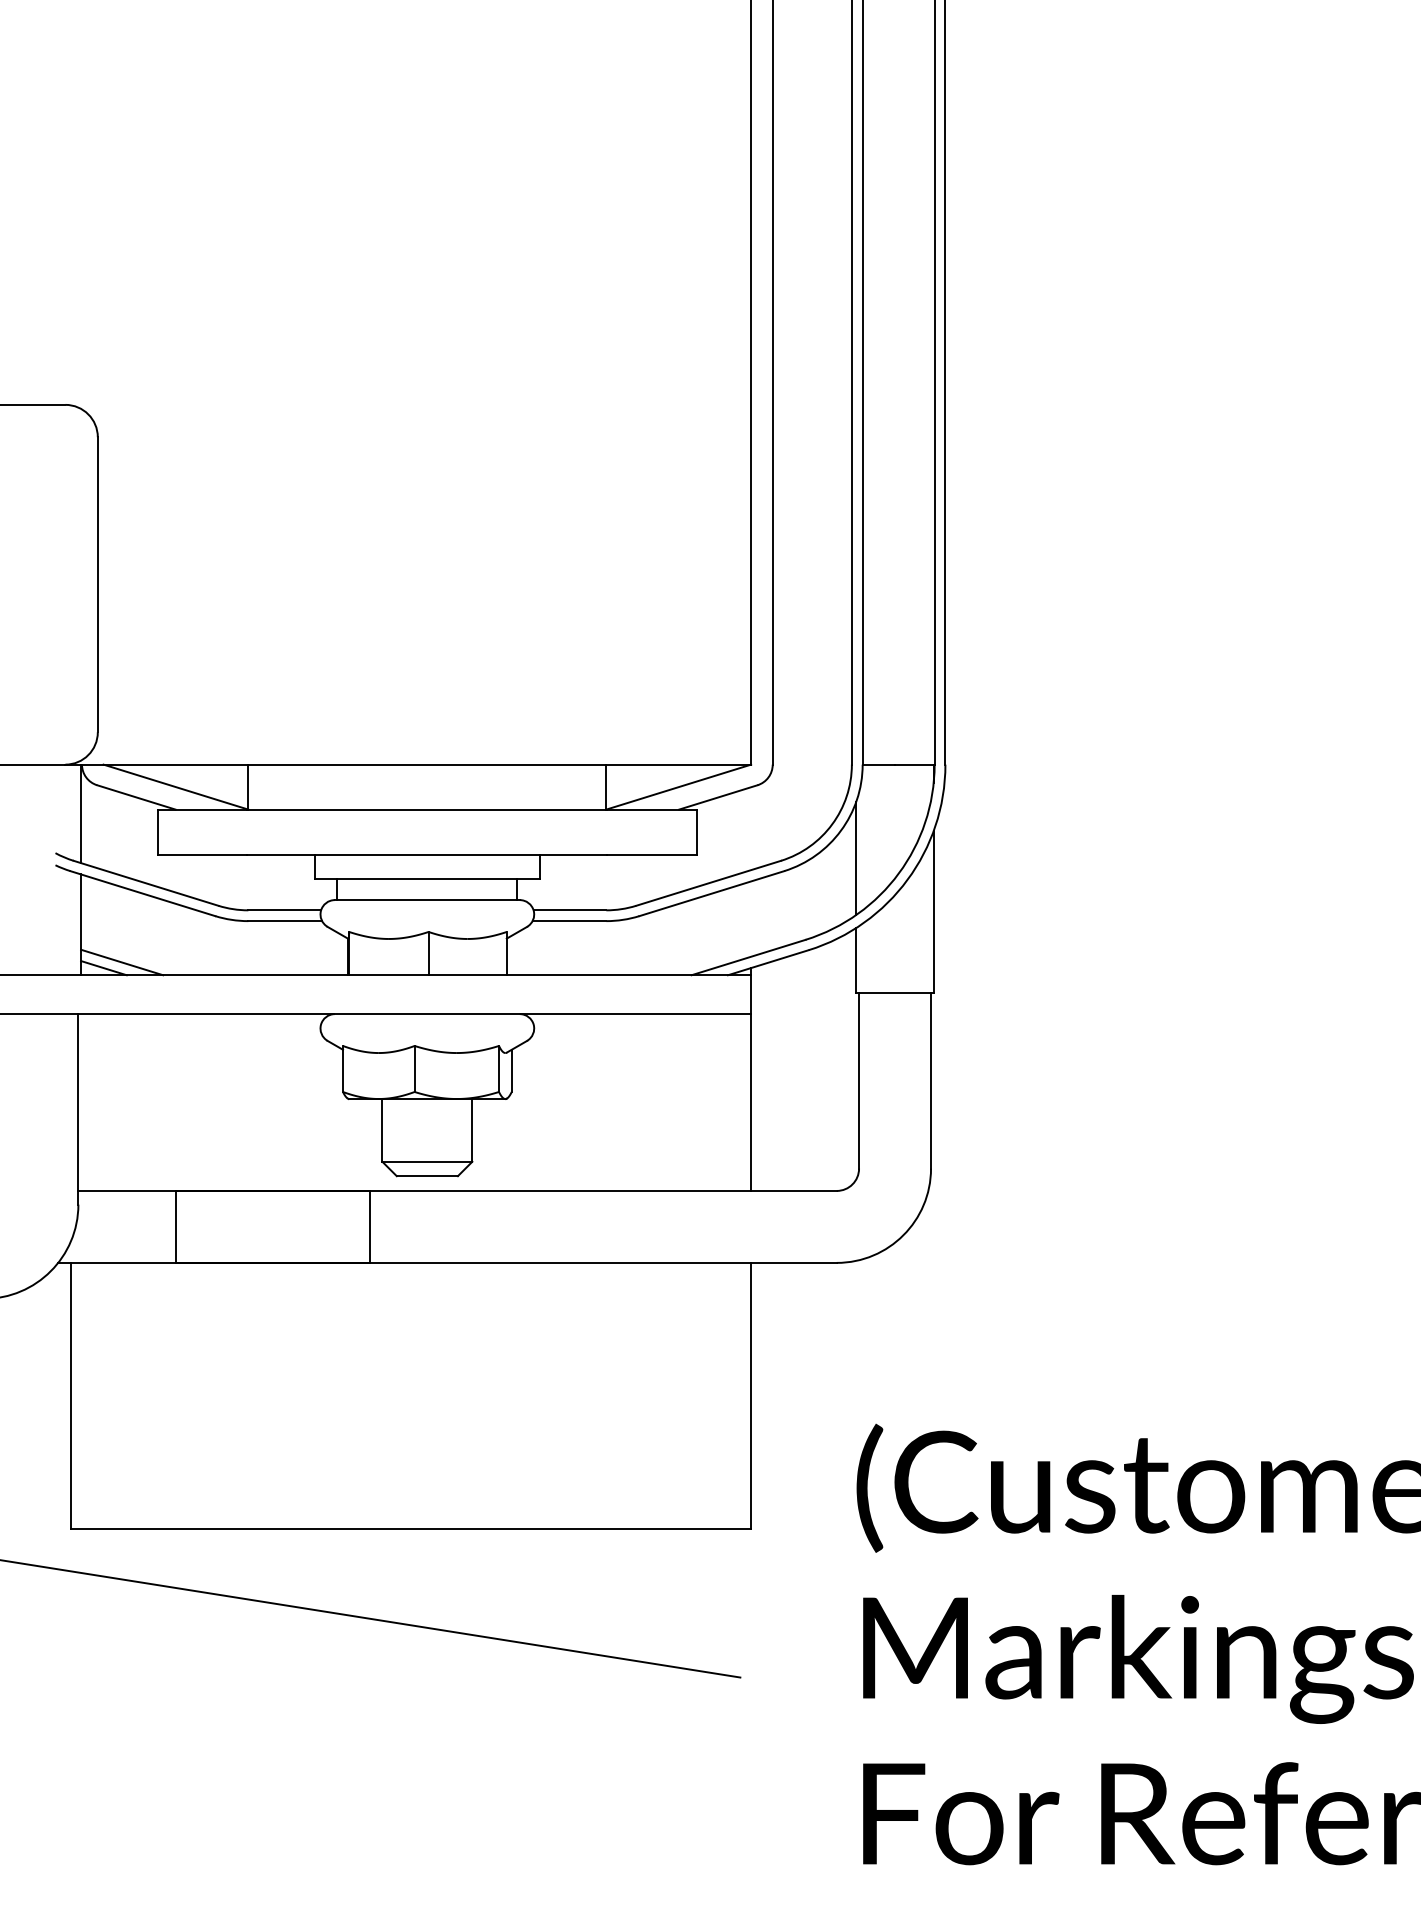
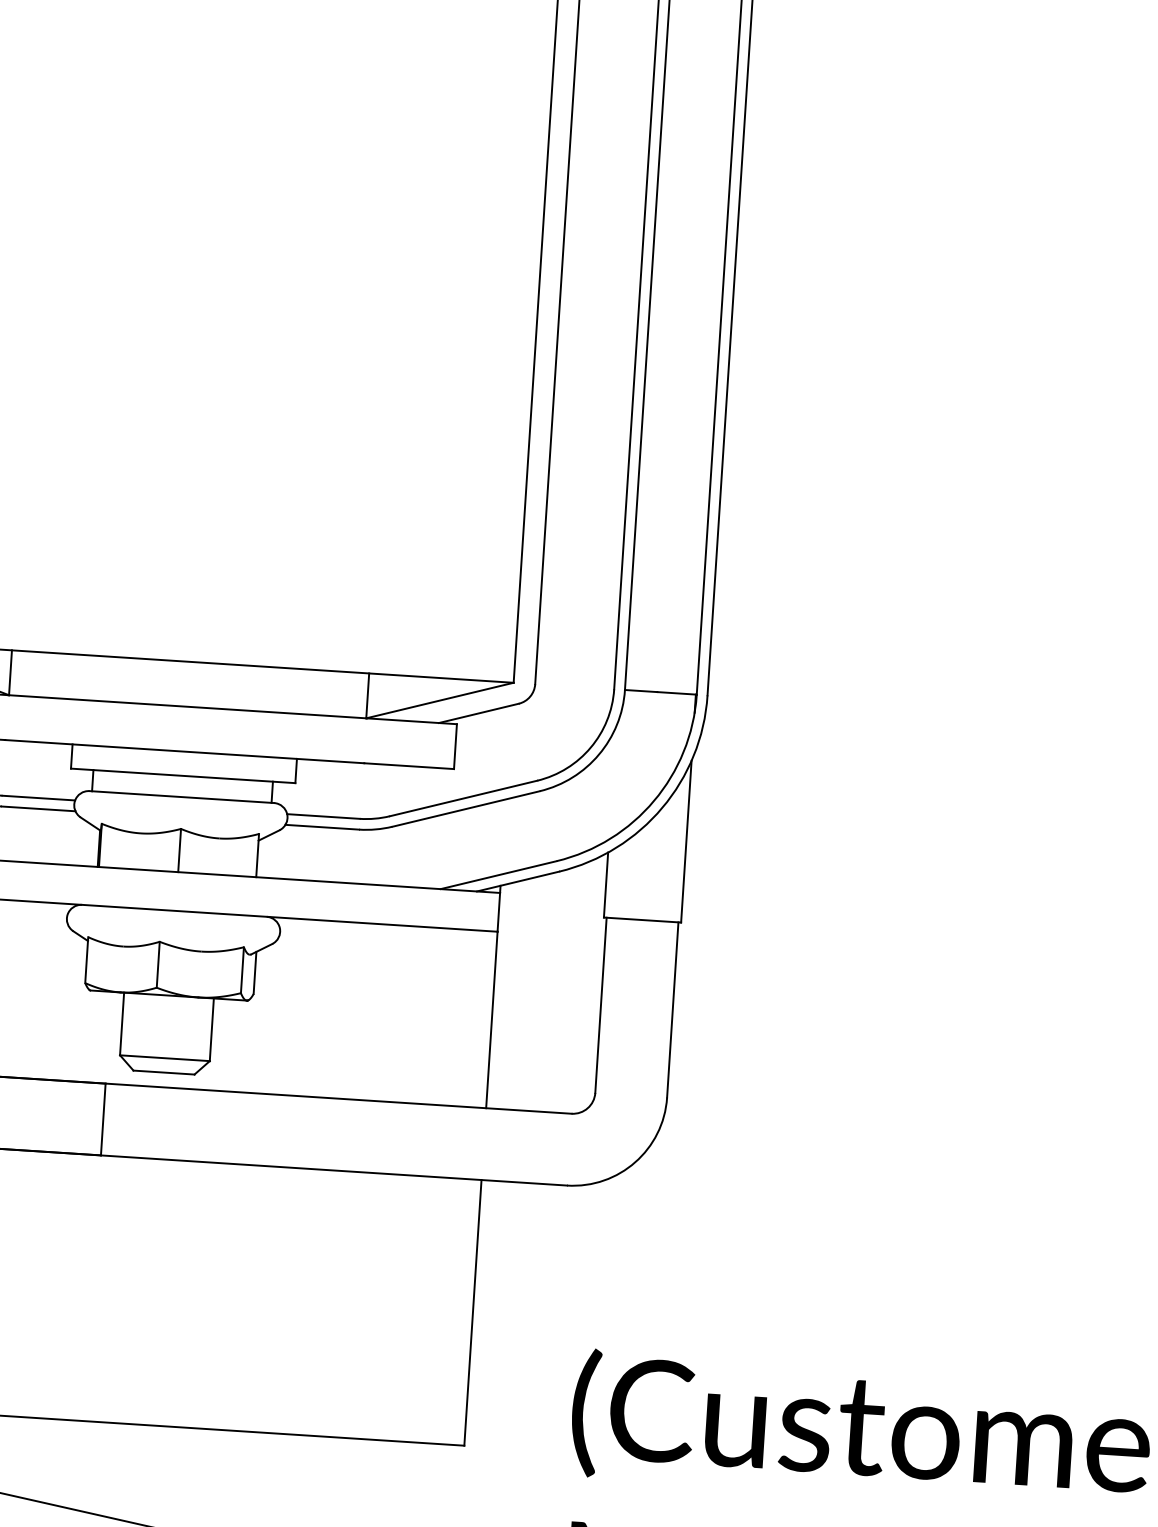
line: (856, 857) -> (612, 782), removed

